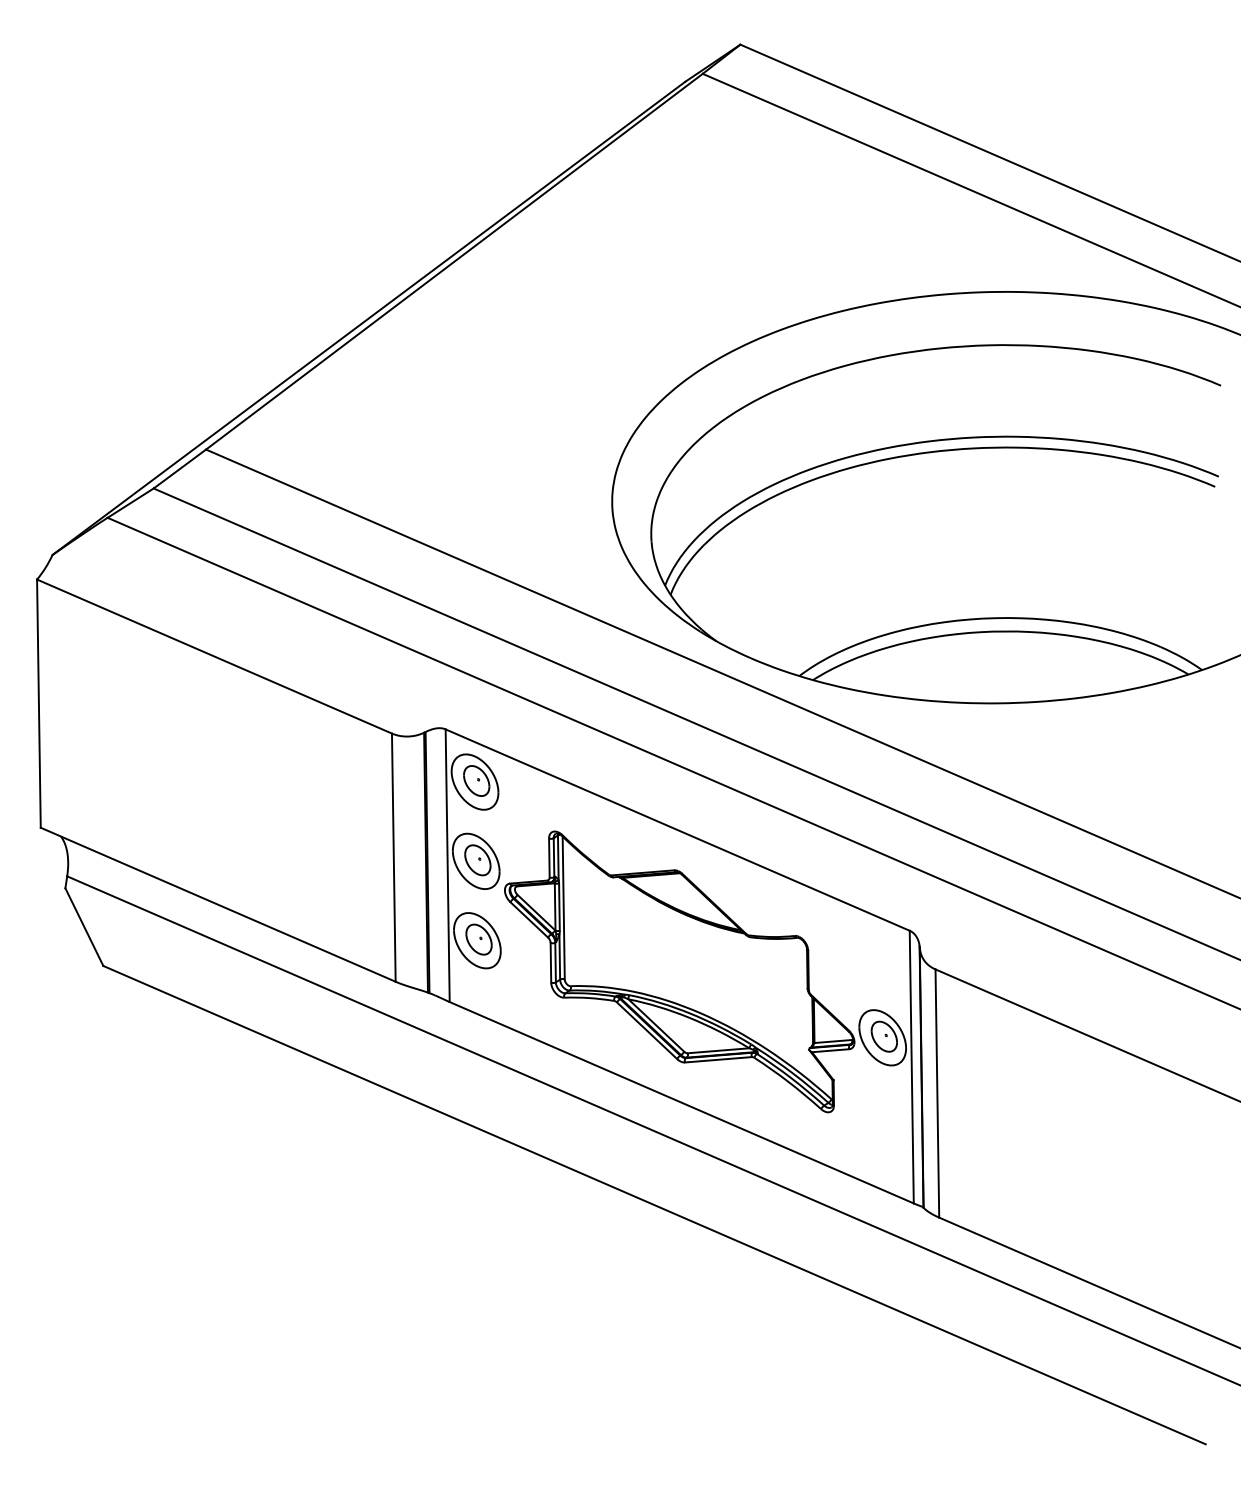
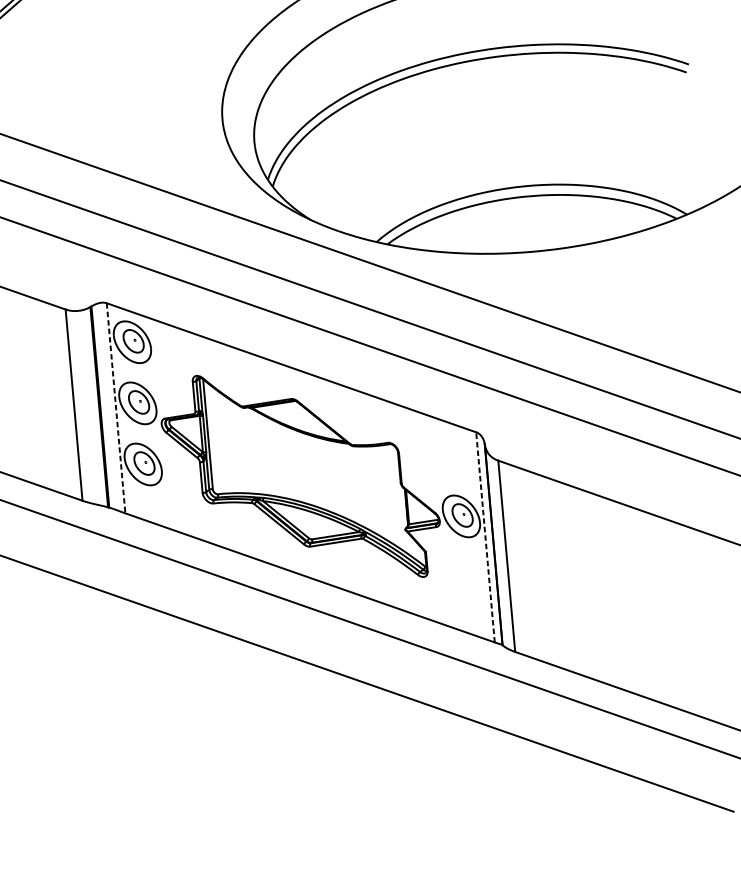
line: (447, 866) -> (115, 408), solid -> dashed
line: (911, 1066) -> (485, 536), solid -> dashed

